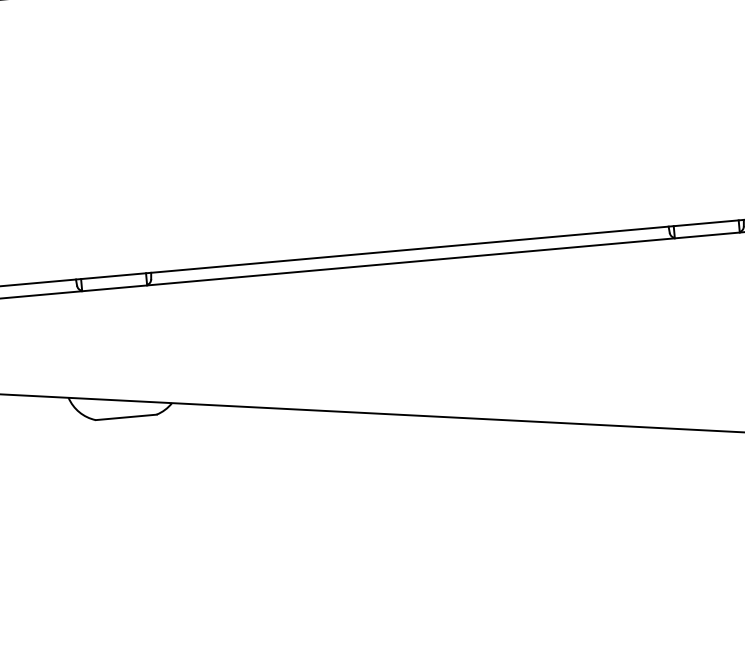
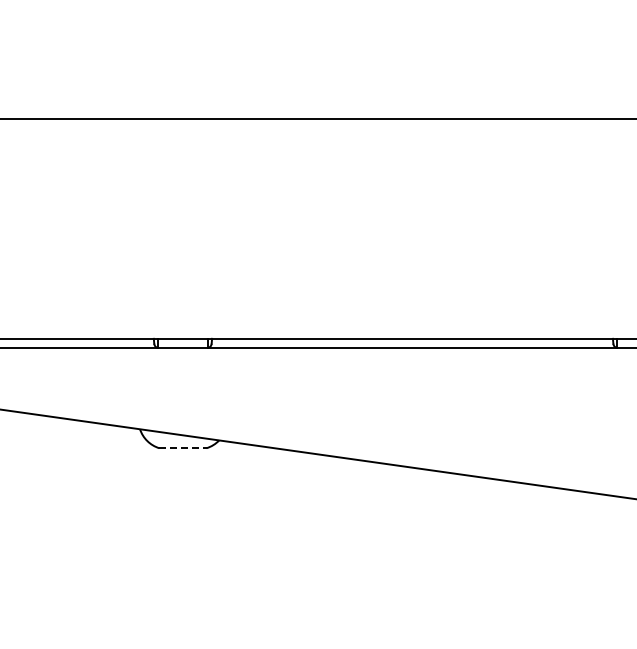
line: (125, 417) -> (182, 448), solid -> dashed

